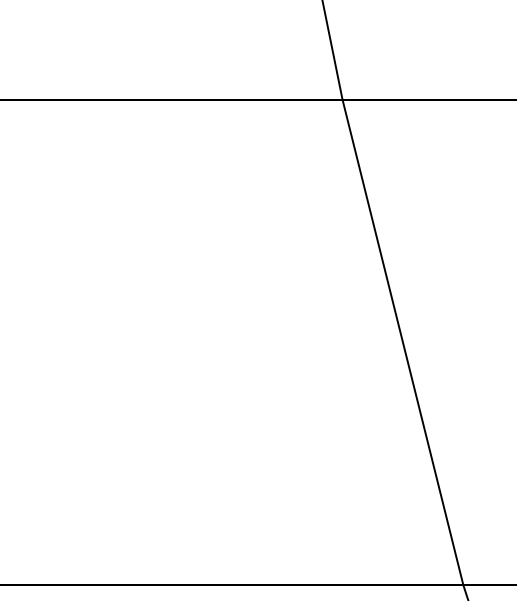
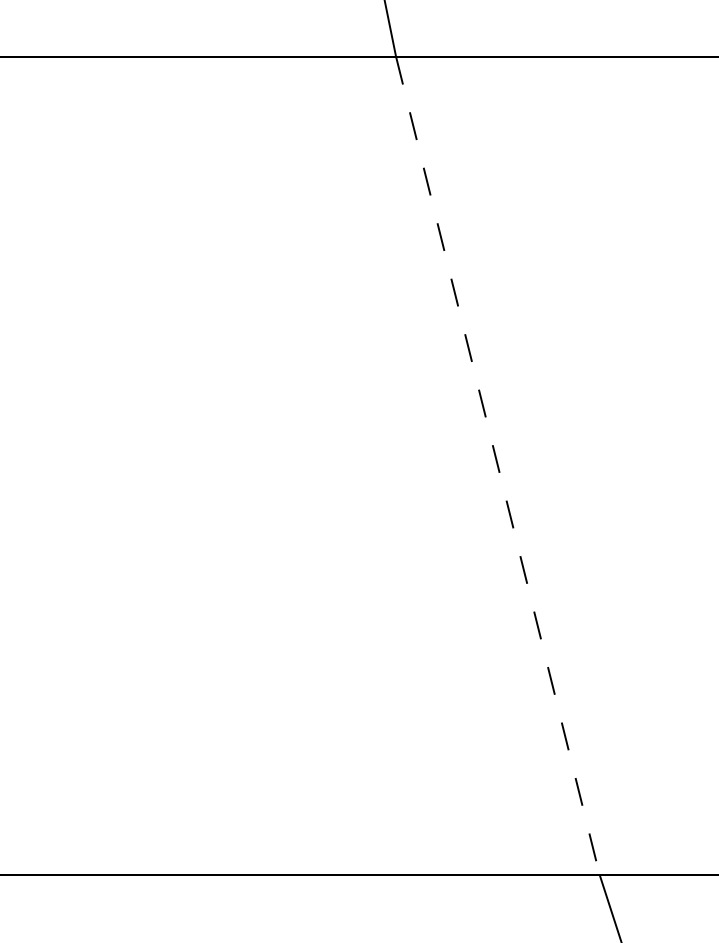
line: (403, 342) -> (498, 465), solid -> dashed

